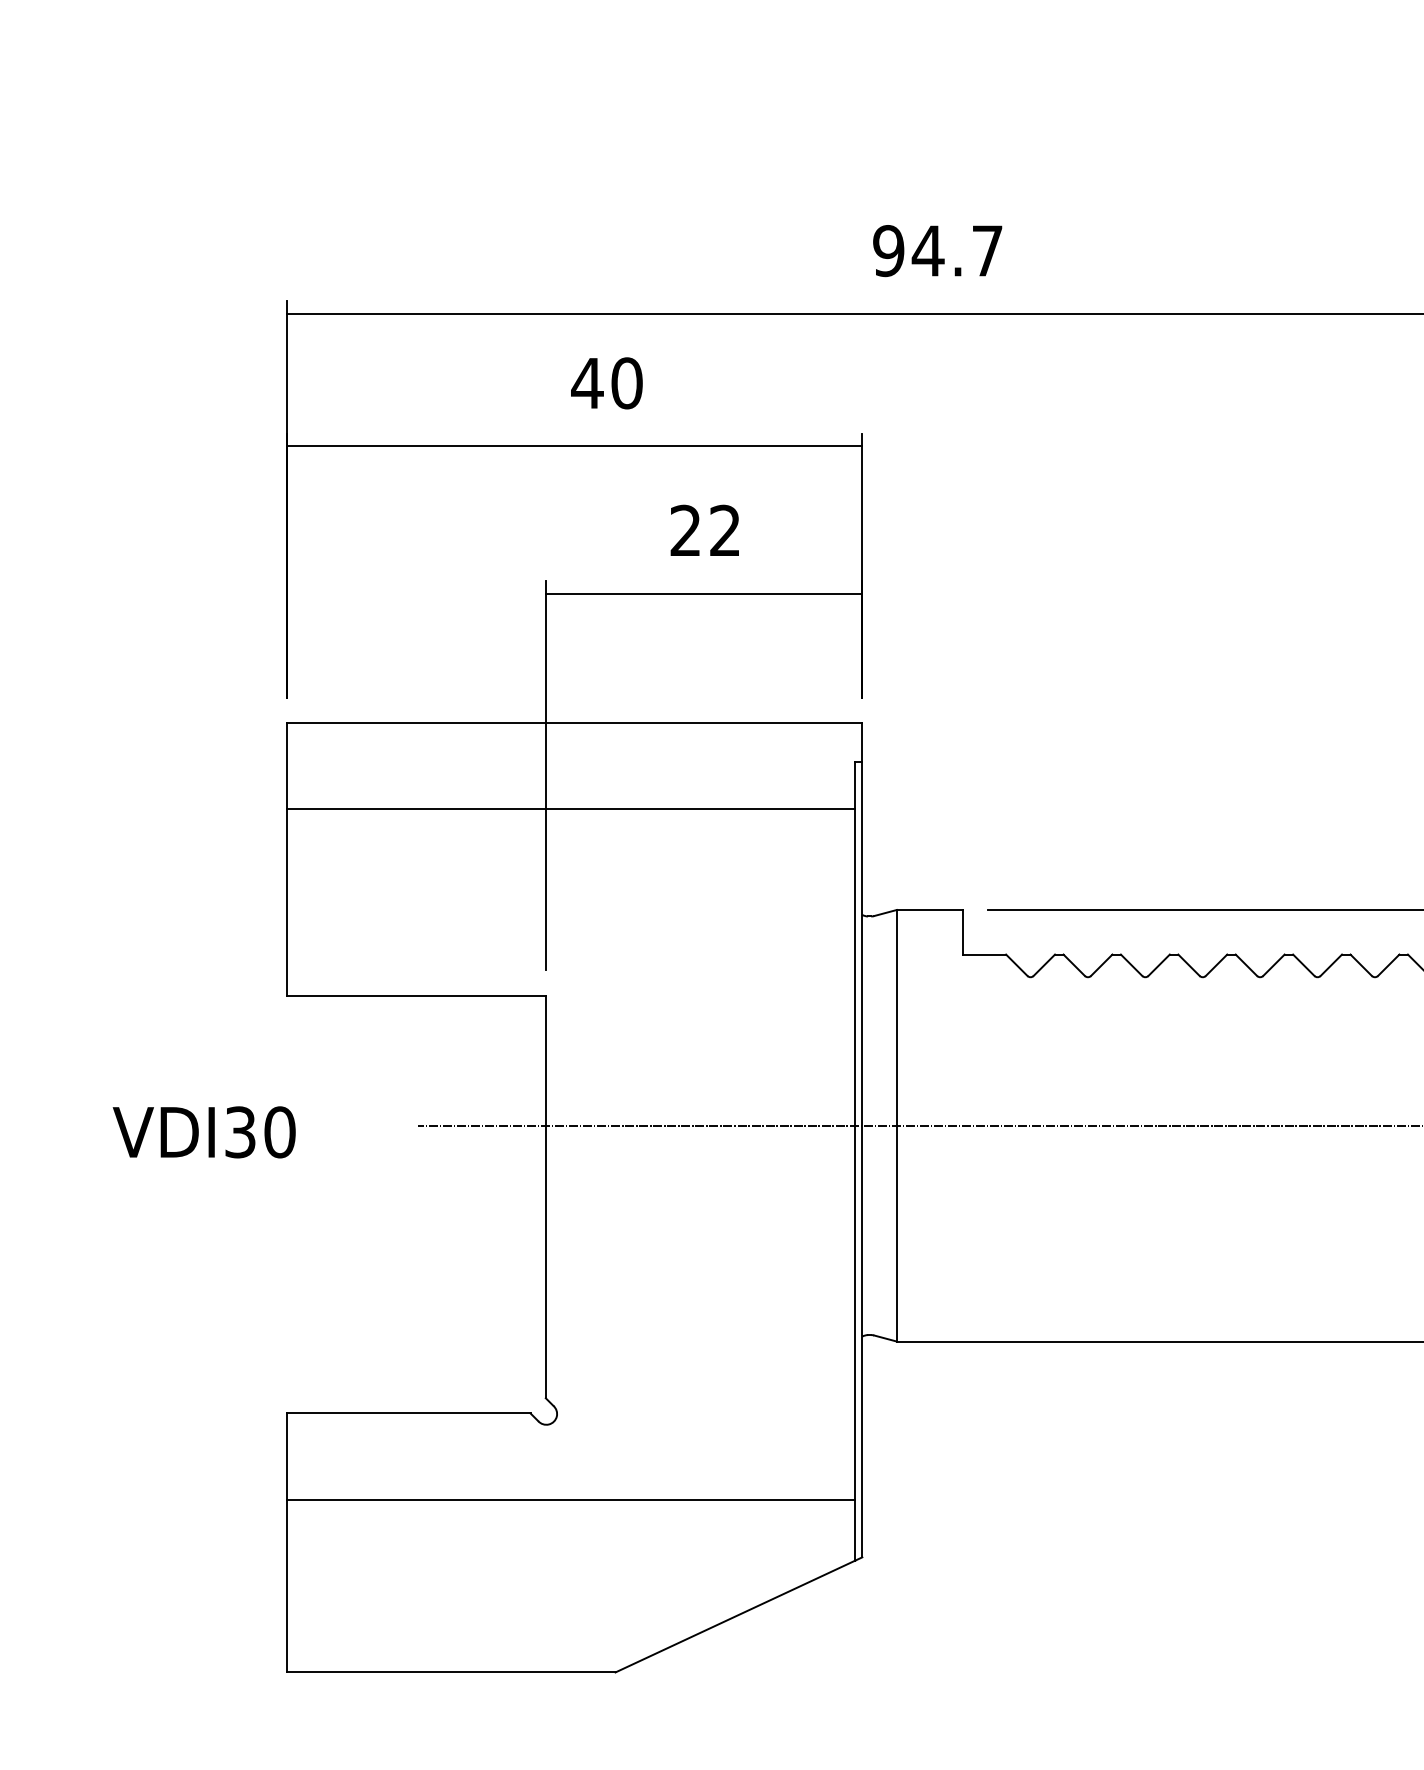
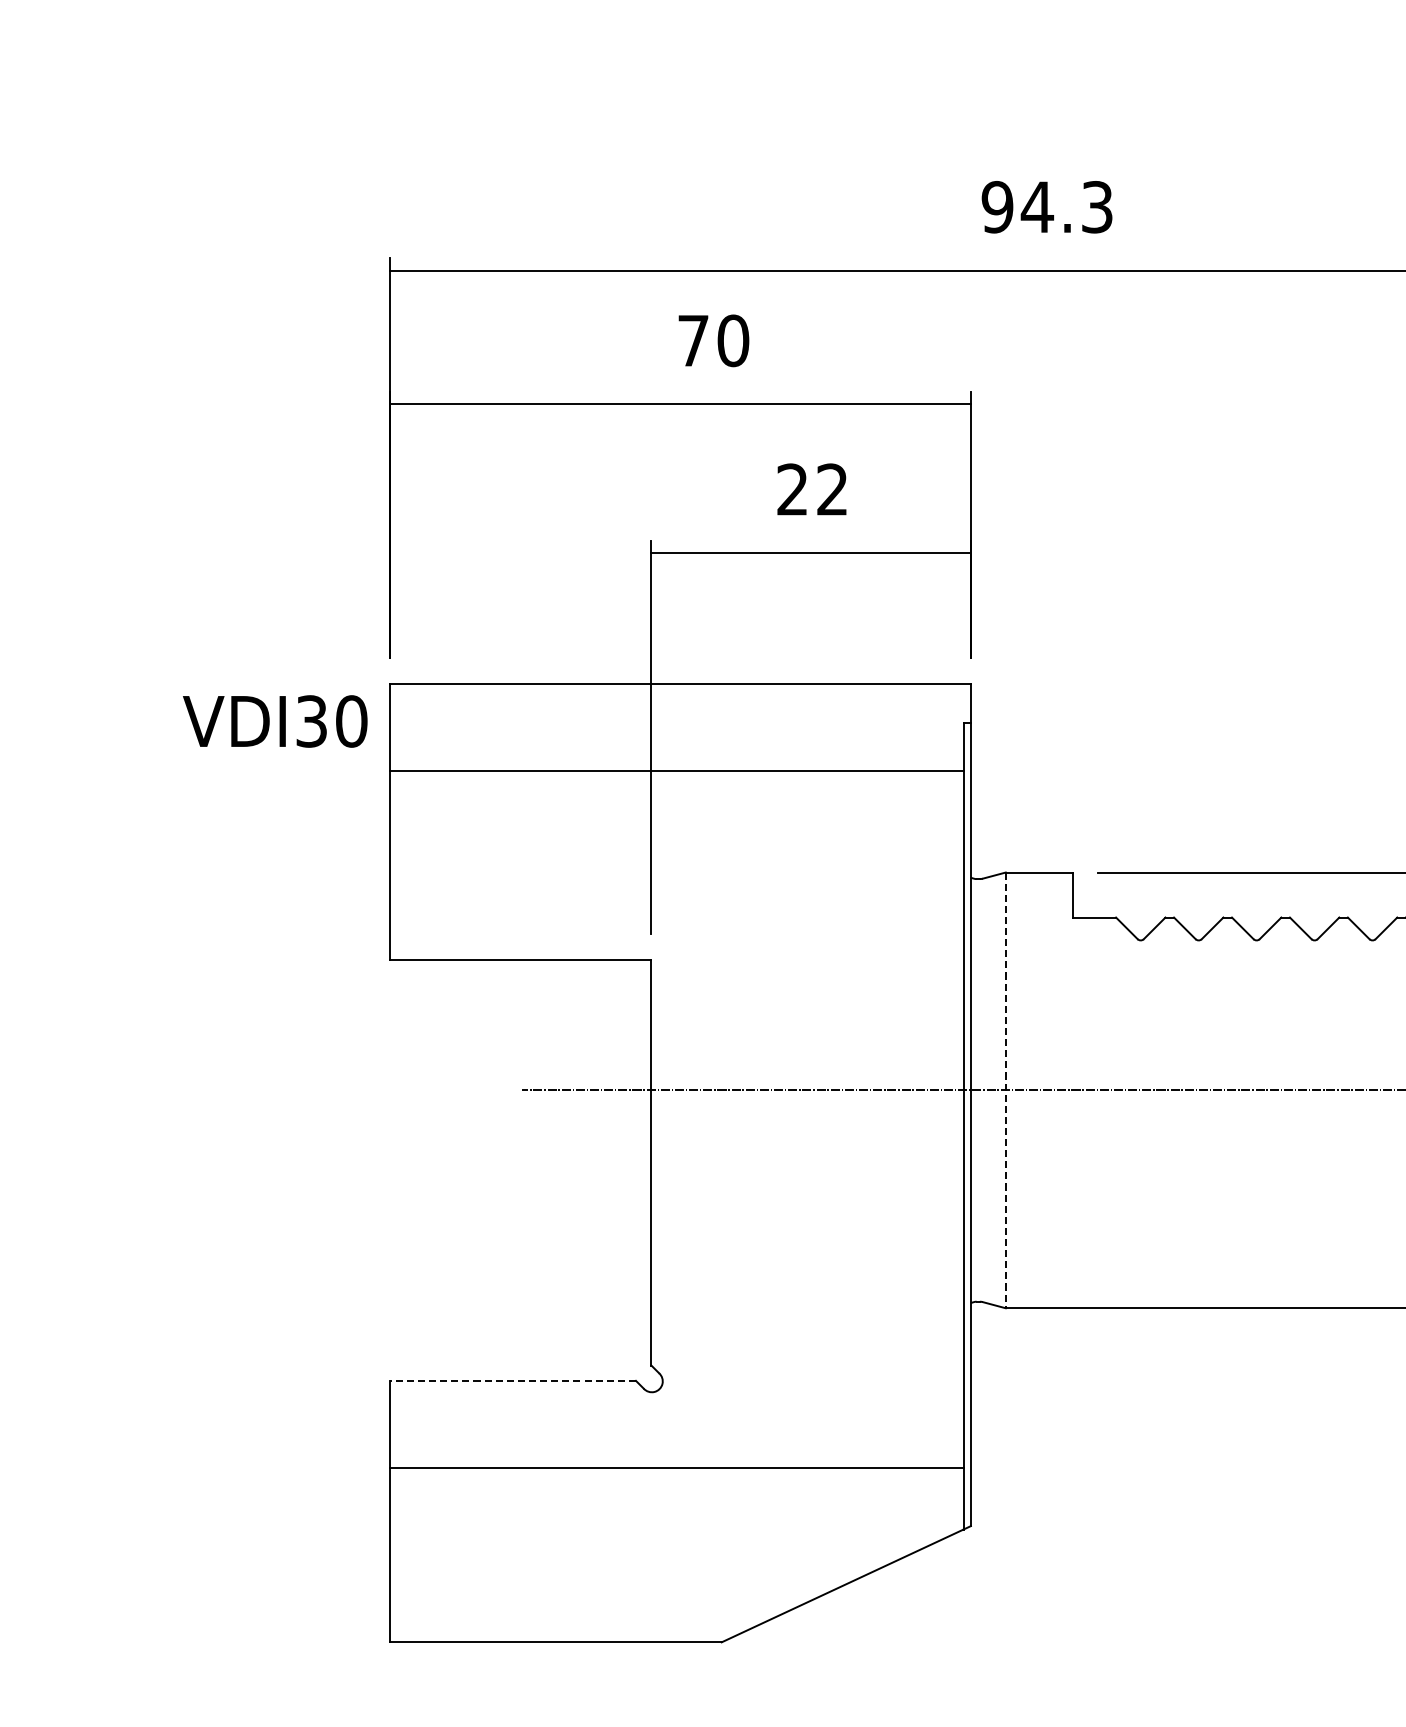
text: (987, 251) -> (1097, 207), 94.7 -> 94.3
text: (587, 383) -> (693, 341), 40 -> 70
line: (896, 1125) -> (1005, 1090), solid -> dashed
text: (203, 1132) -> (274, 721), moved
line: (408, 1413) -> (512, 1380), solid -> dashed

